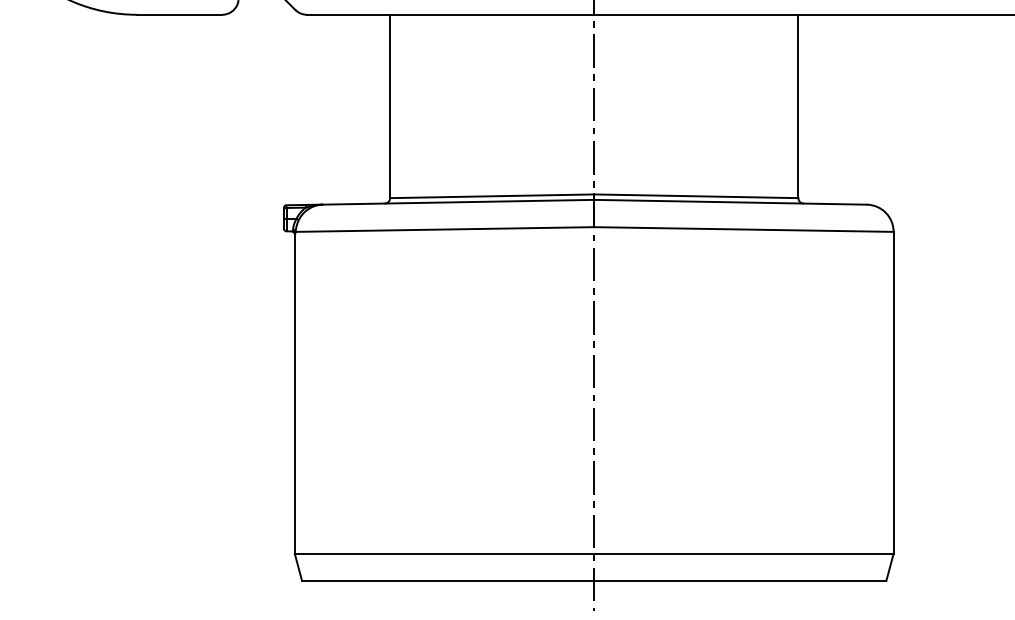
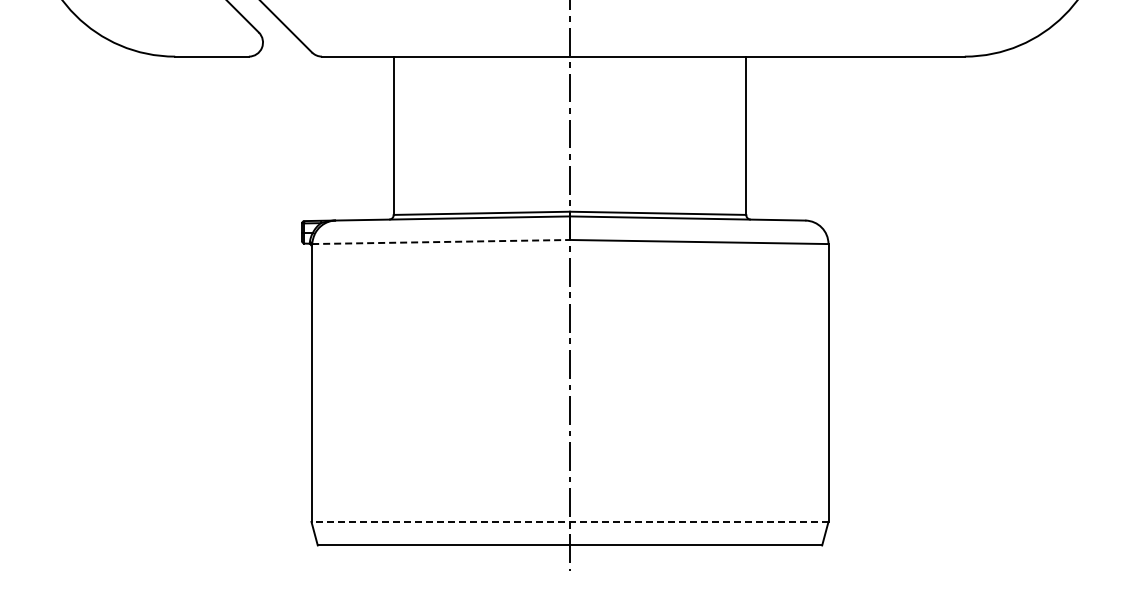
line: (445, 230) -> (441, 242), solid -> dashed
line: (594, 553) -> (570, 521), solid -> dashed

